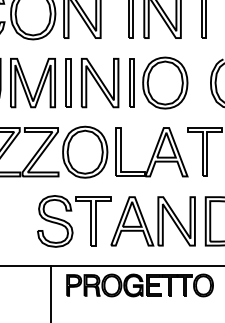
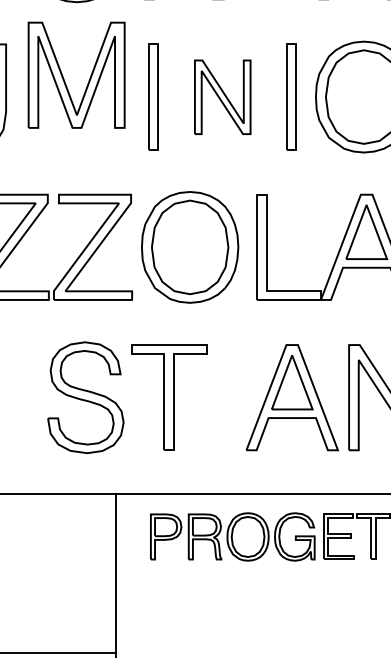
part: (32, 83) -> (75, 76), moved
part: (100, 83) -> (223, 97), size x0.7
part: (74, 221) -> (127, 397), moved

